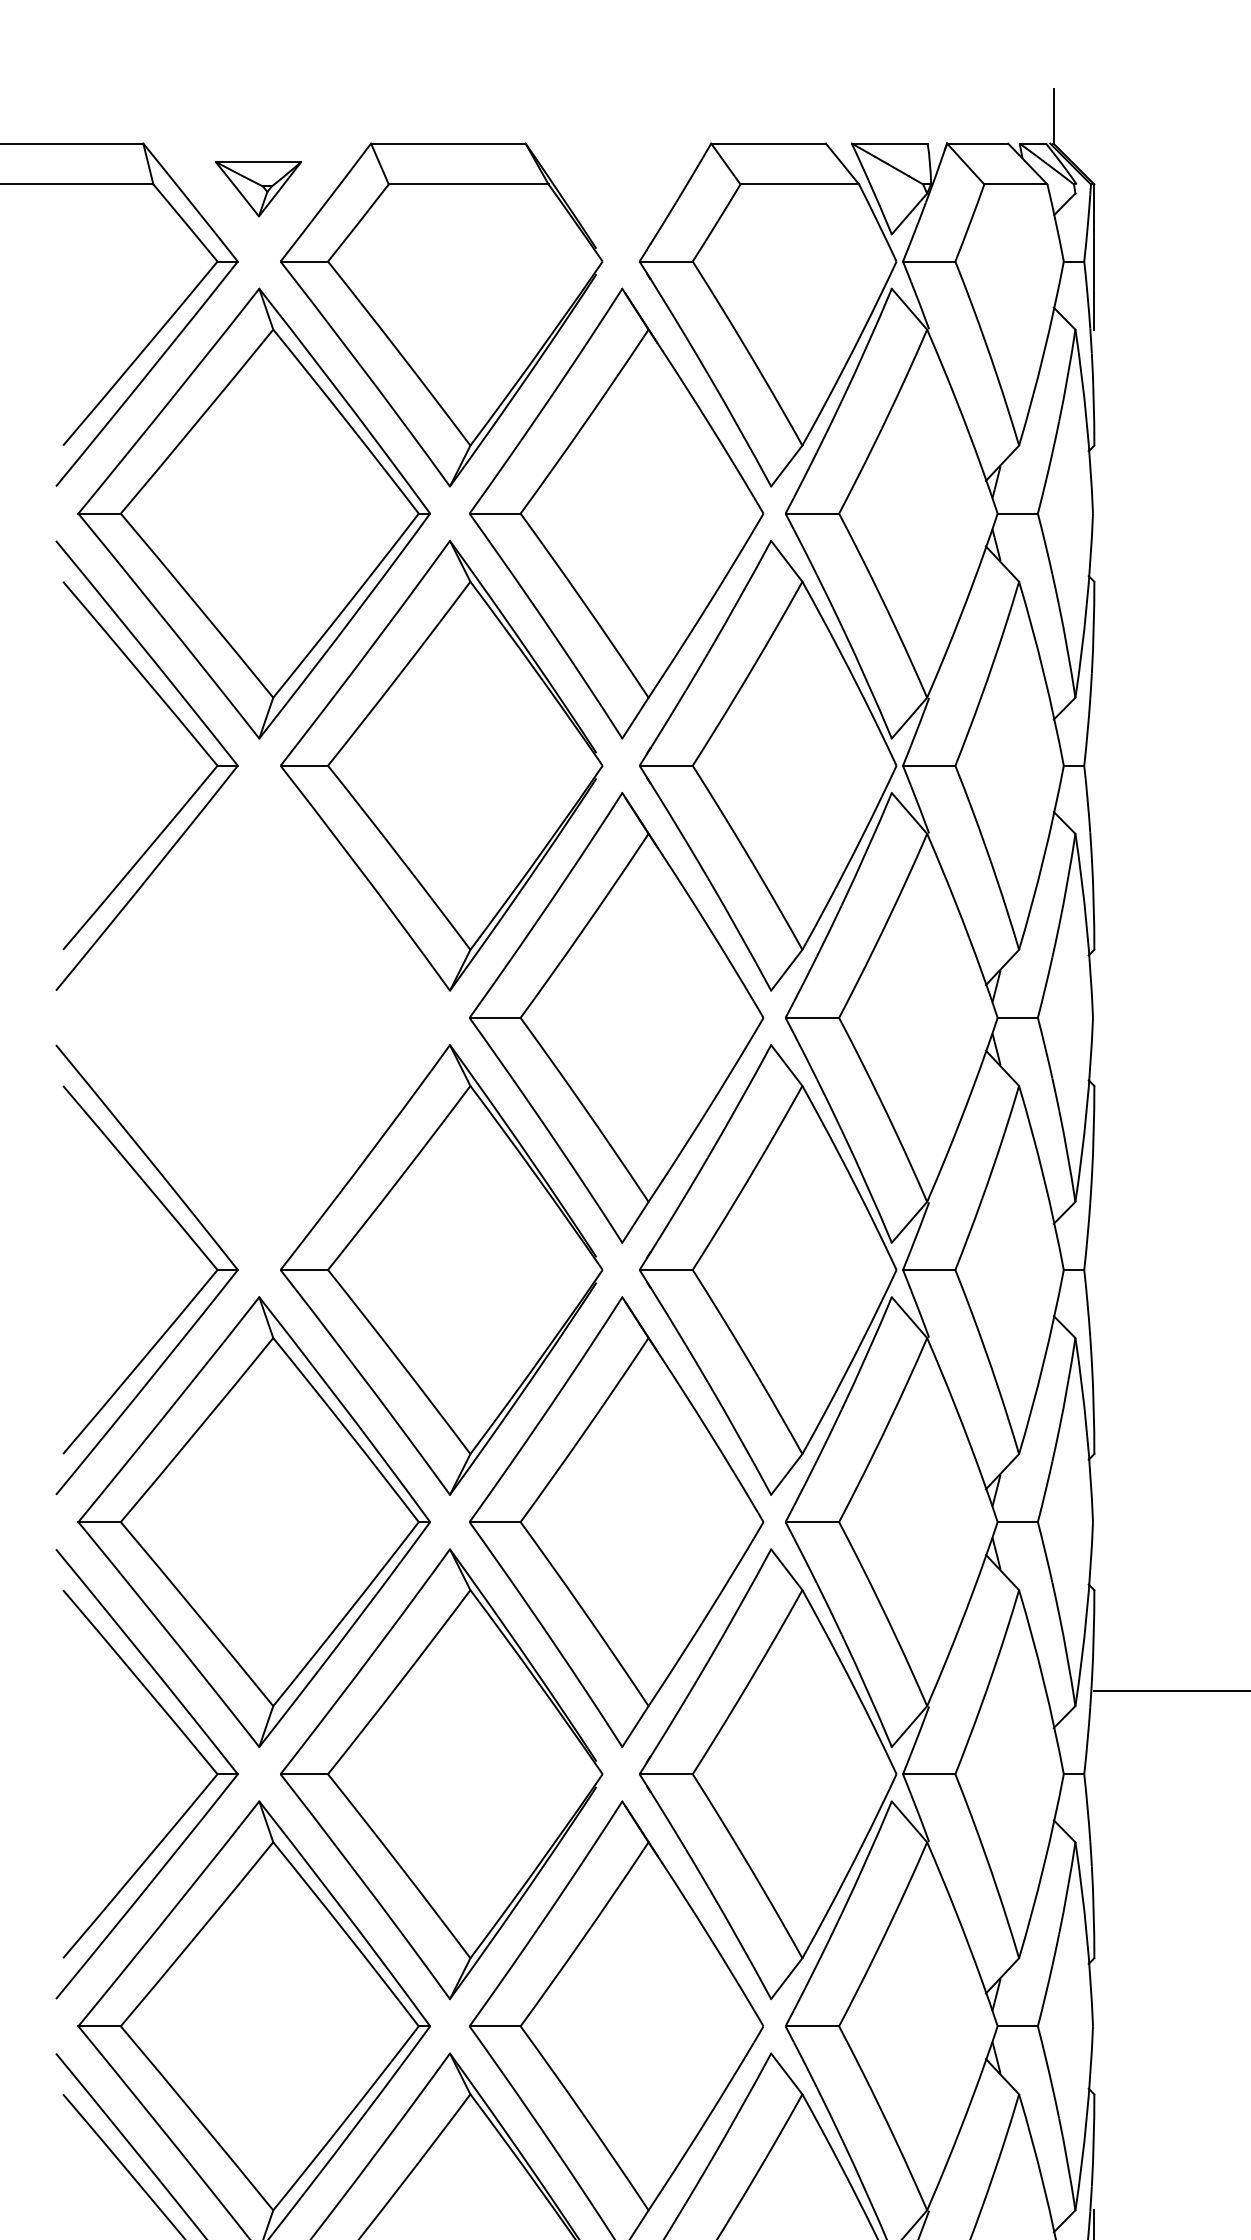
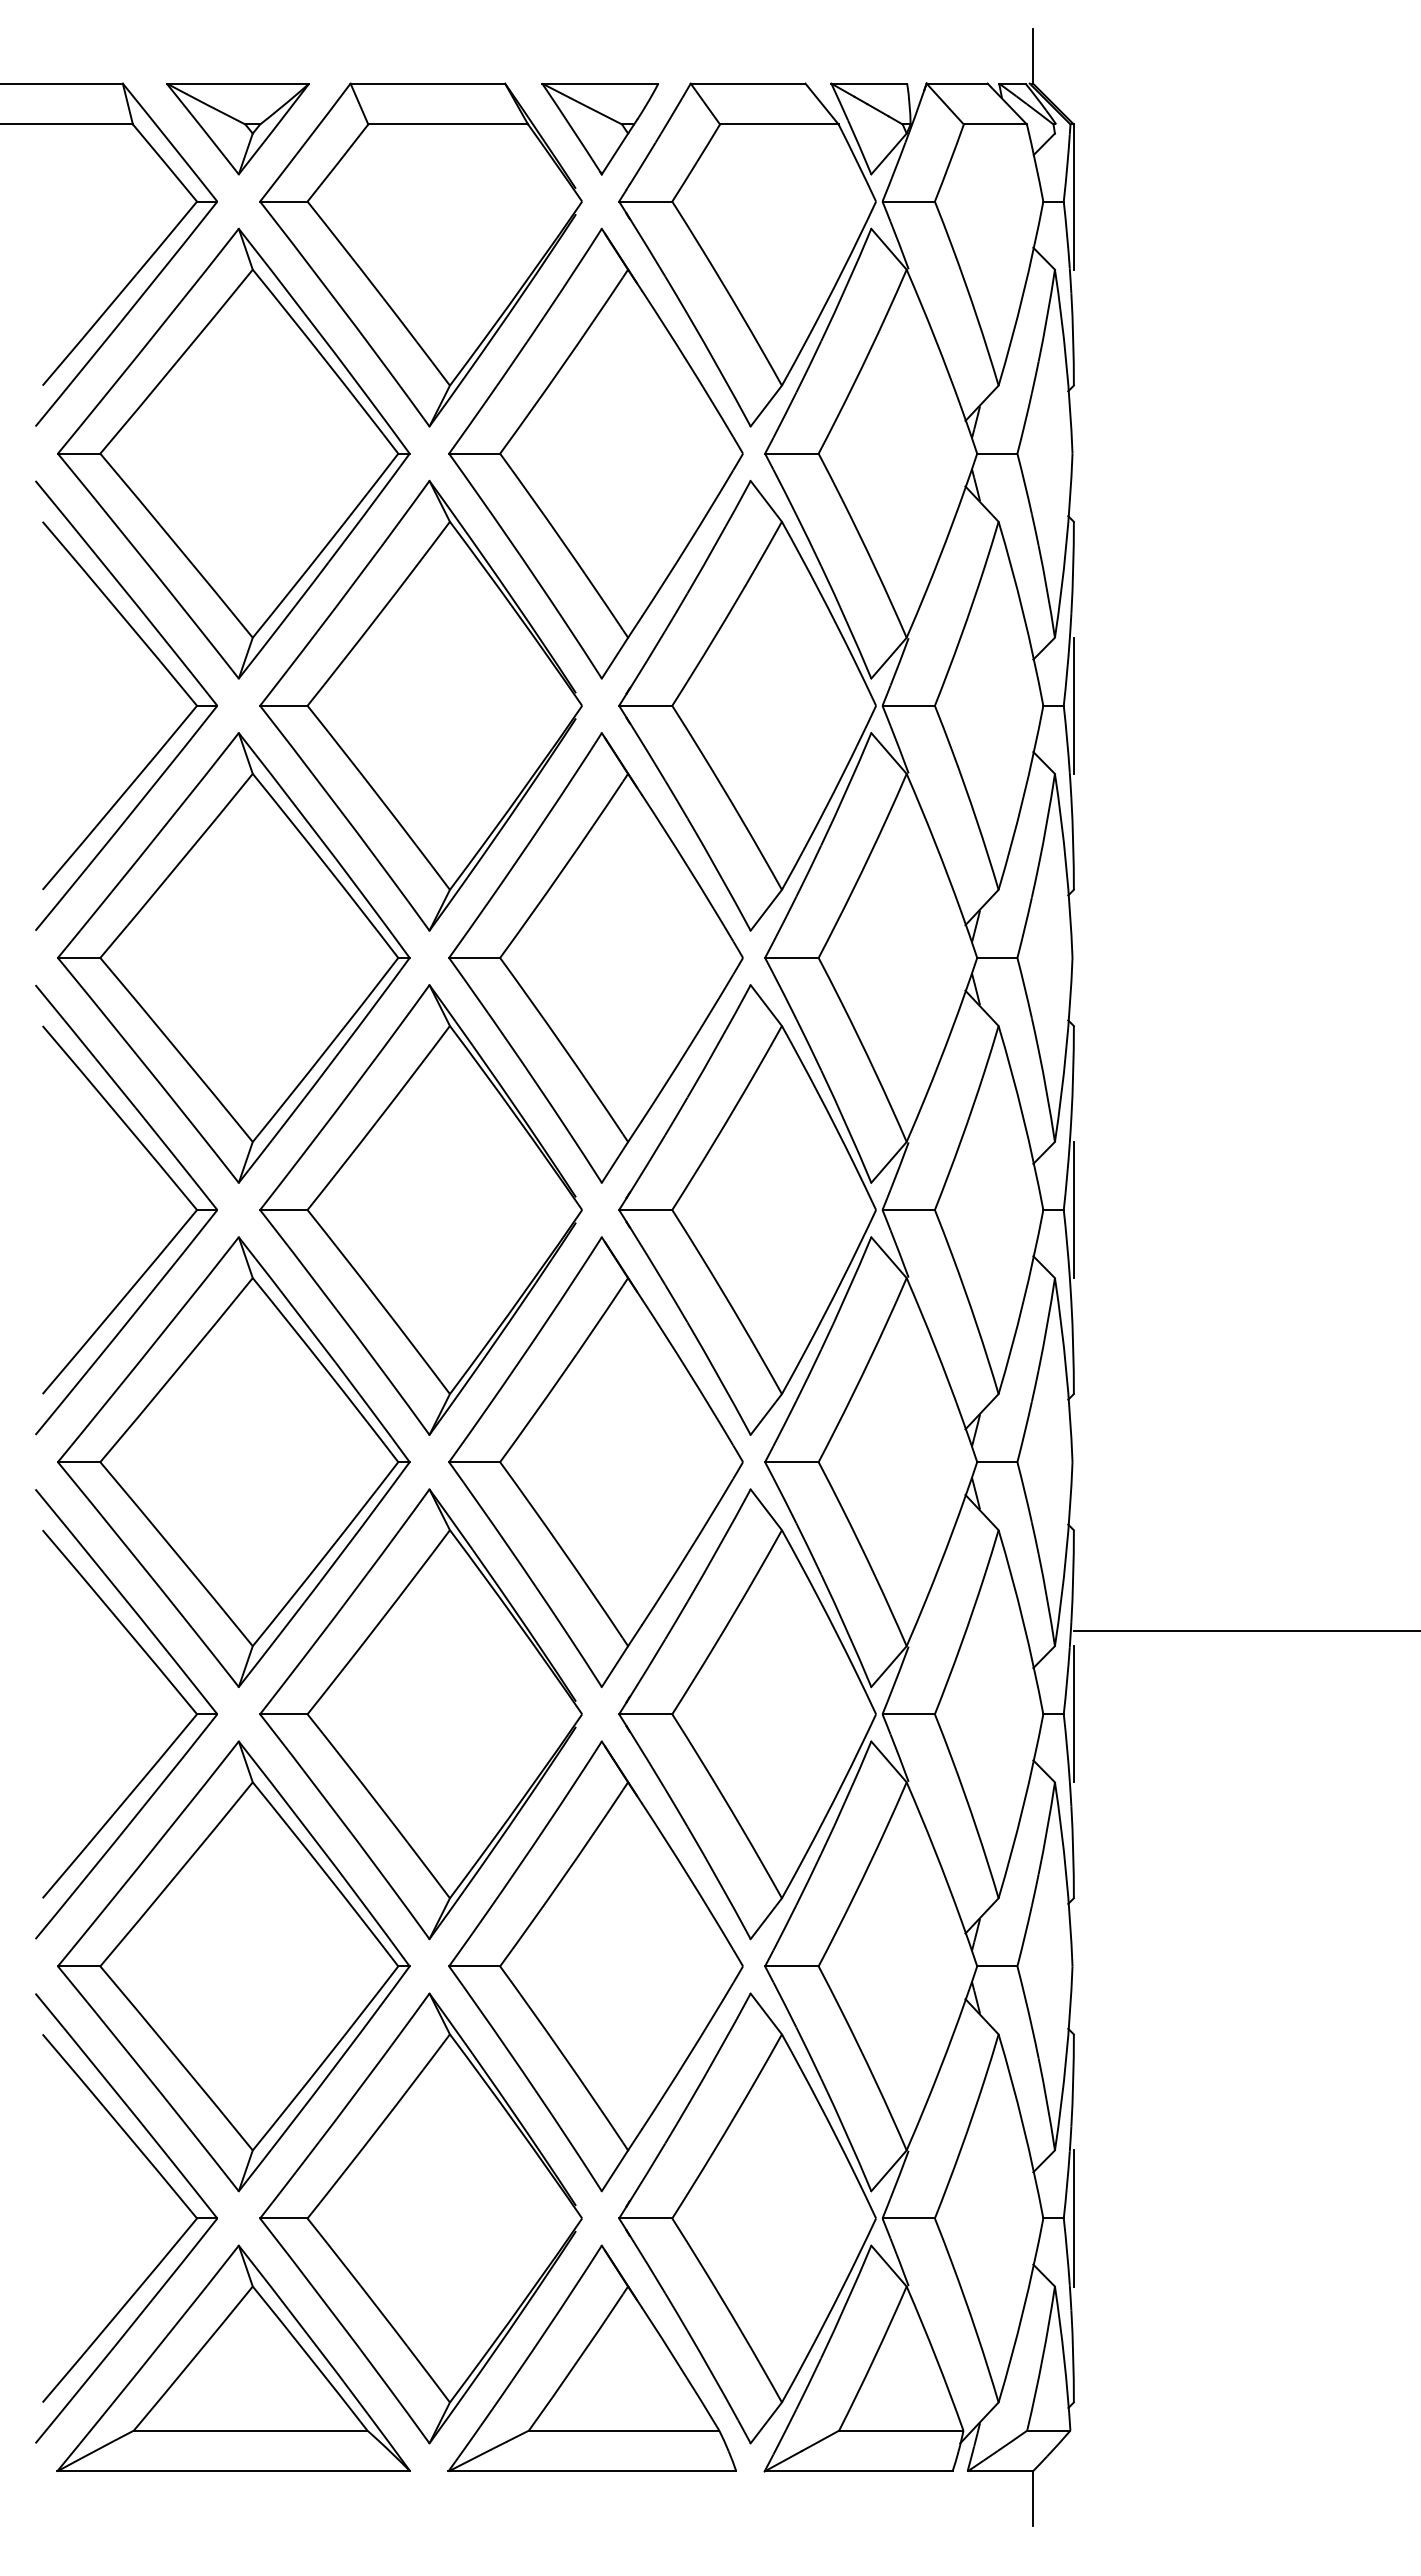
part: (257, 189) -> (237, 129), size x1.67
part: (619, 189) -> (599, 129), added
line: (1093, 765) -> (1073, 705), added
part: (253, 1017) -> (233, 957), added
line: (1093, 1269) -> (1073, 1209), added
line: (1093, 1774) -> (1073, 1714), added

